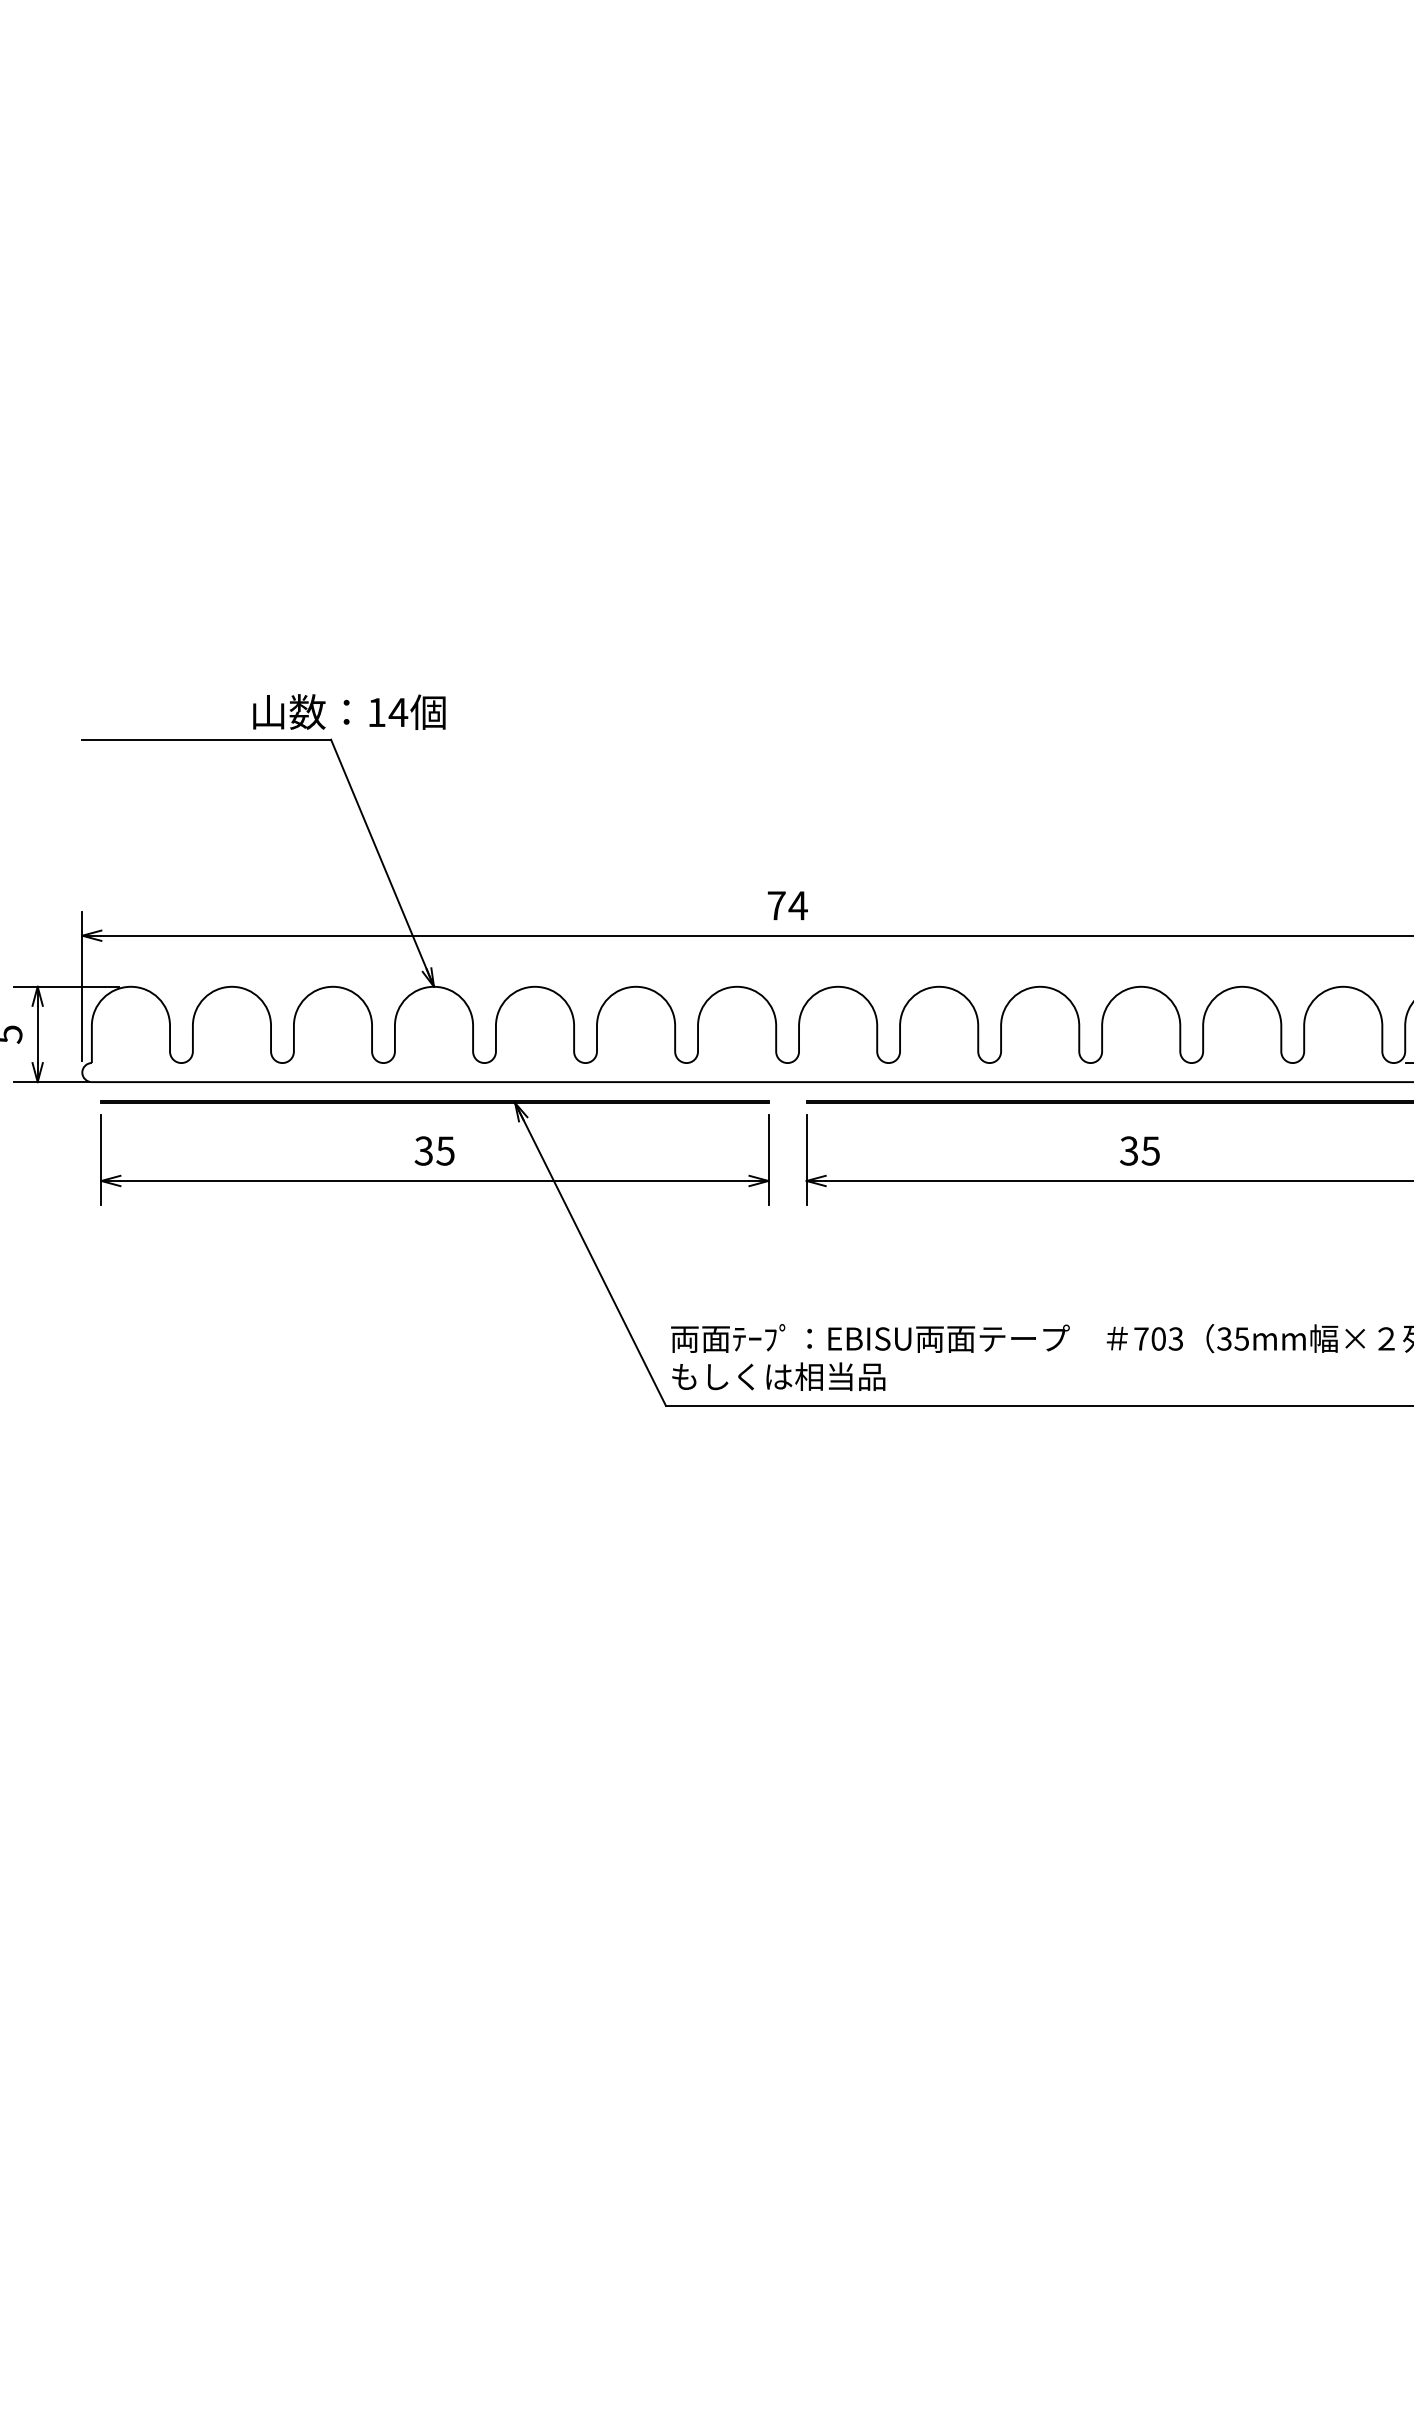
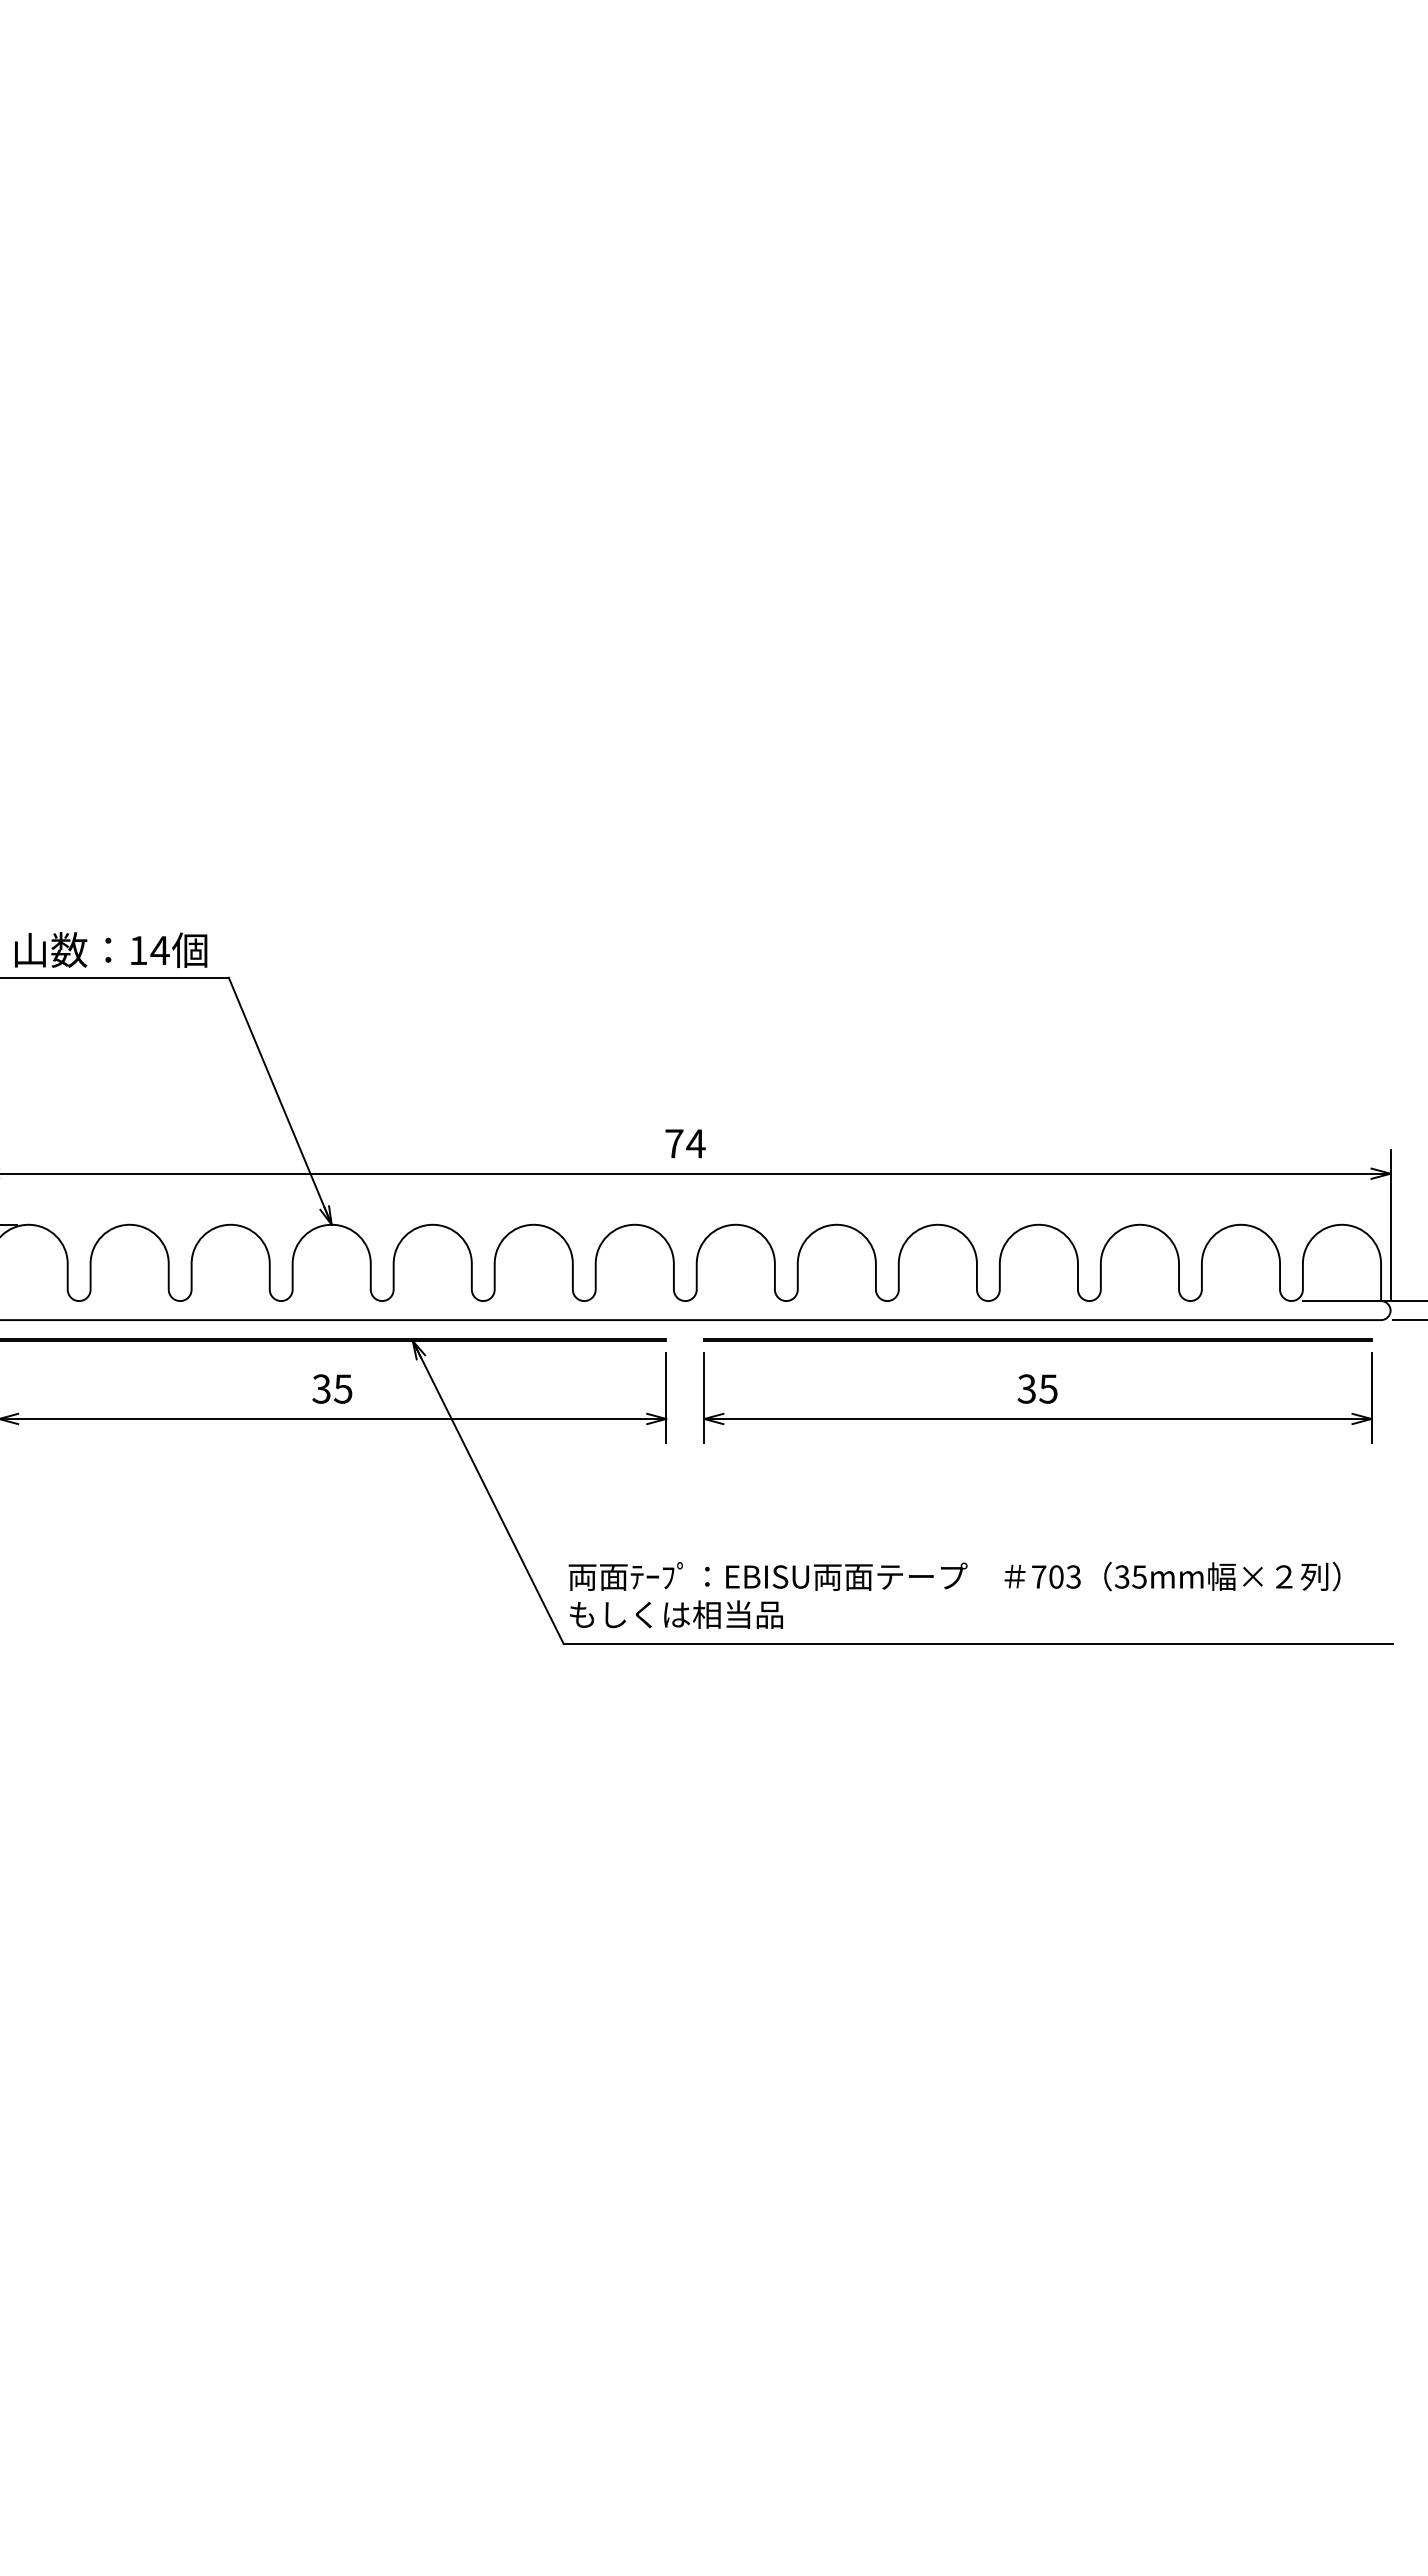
text: (349, 711) -> (111, 949), moved

